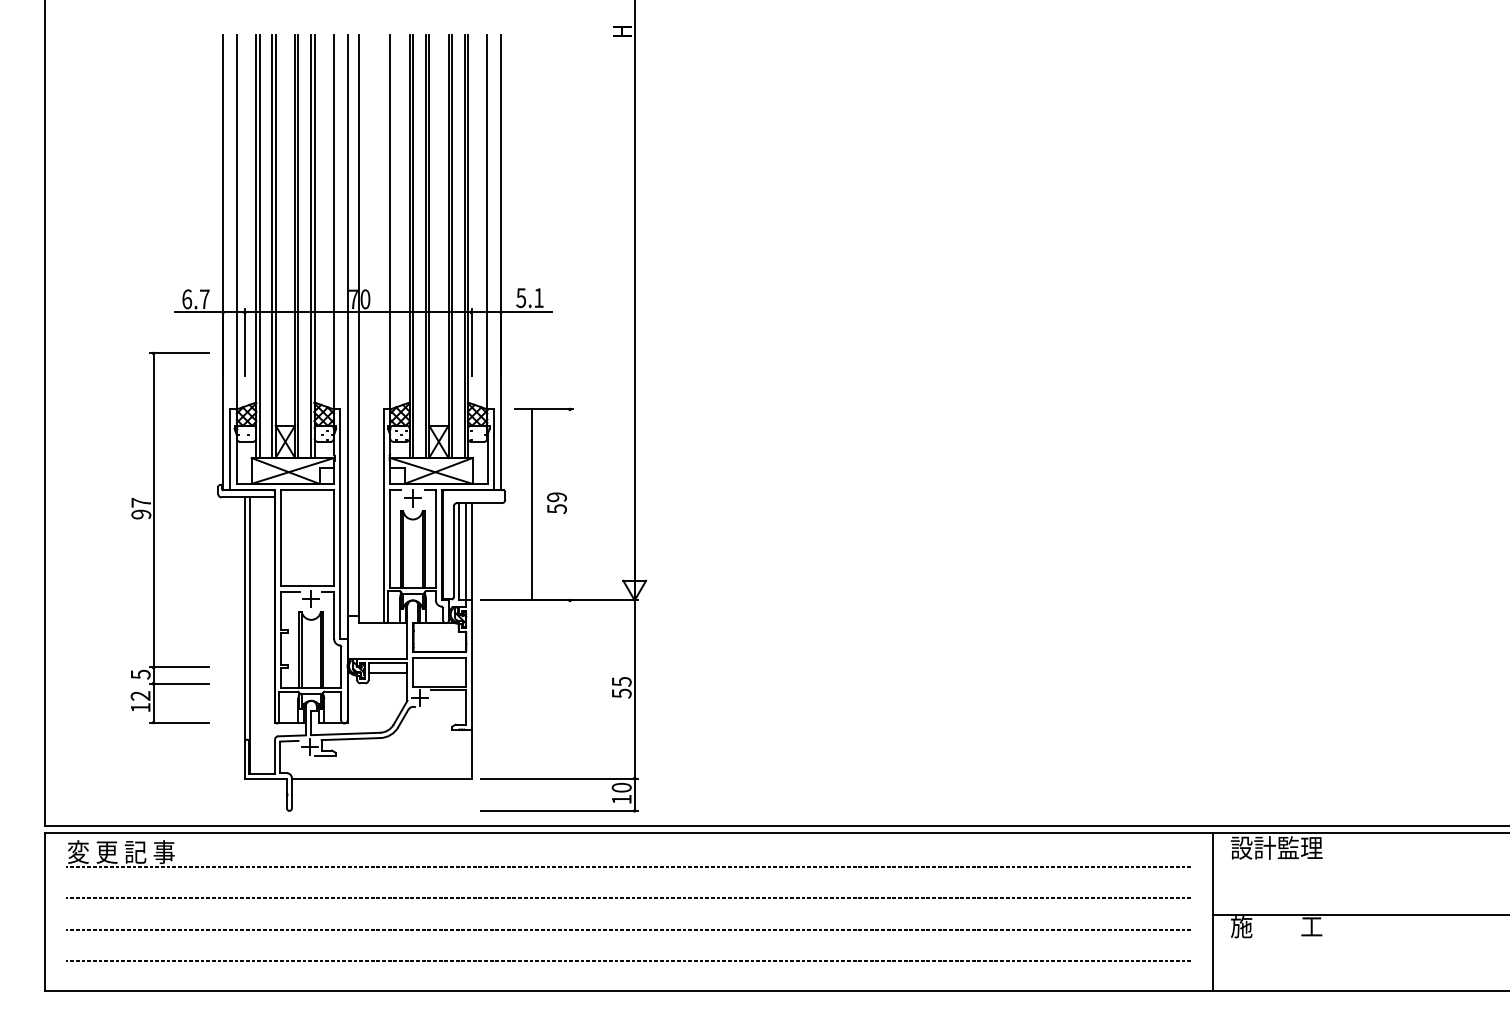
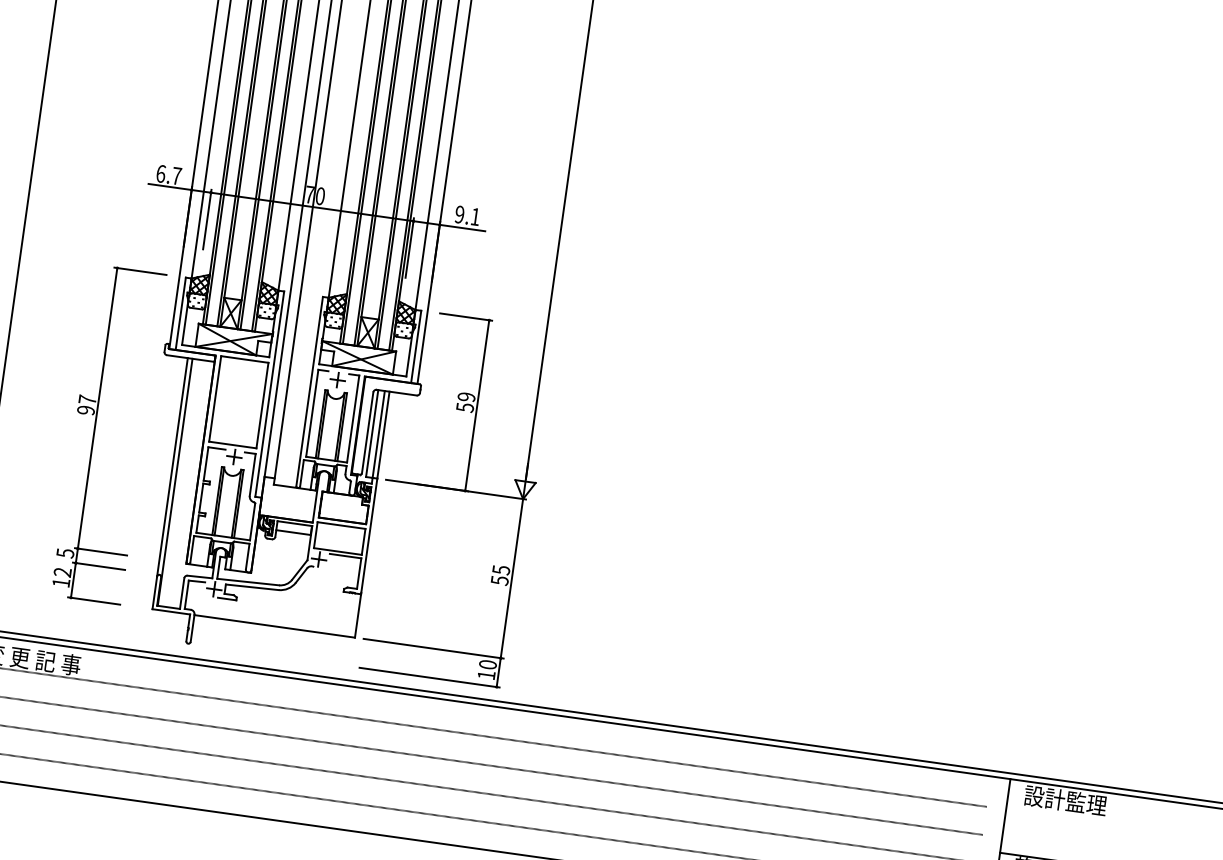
text: (521, 297) -> (459, 214), 5.1 -> 9.1
line: (531, 504) -> (476, 405), moved
part: (154, 537) -> (94, 432), moved

